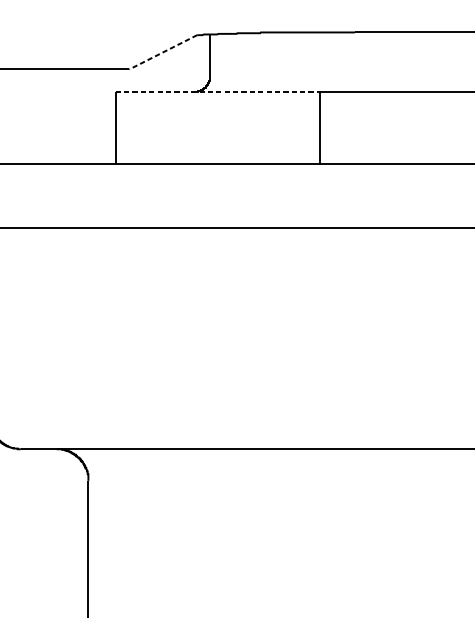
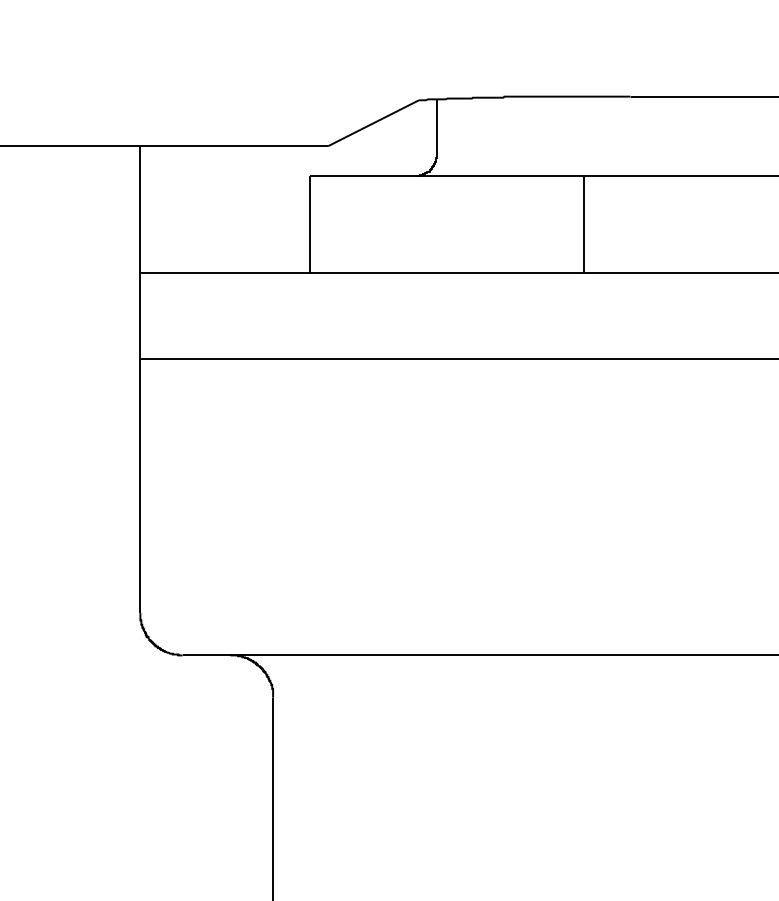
line: (163, 52) -> (373, 123), dashed -> solid
line: (217, 92) -> (446, 176), dashed -> solid

